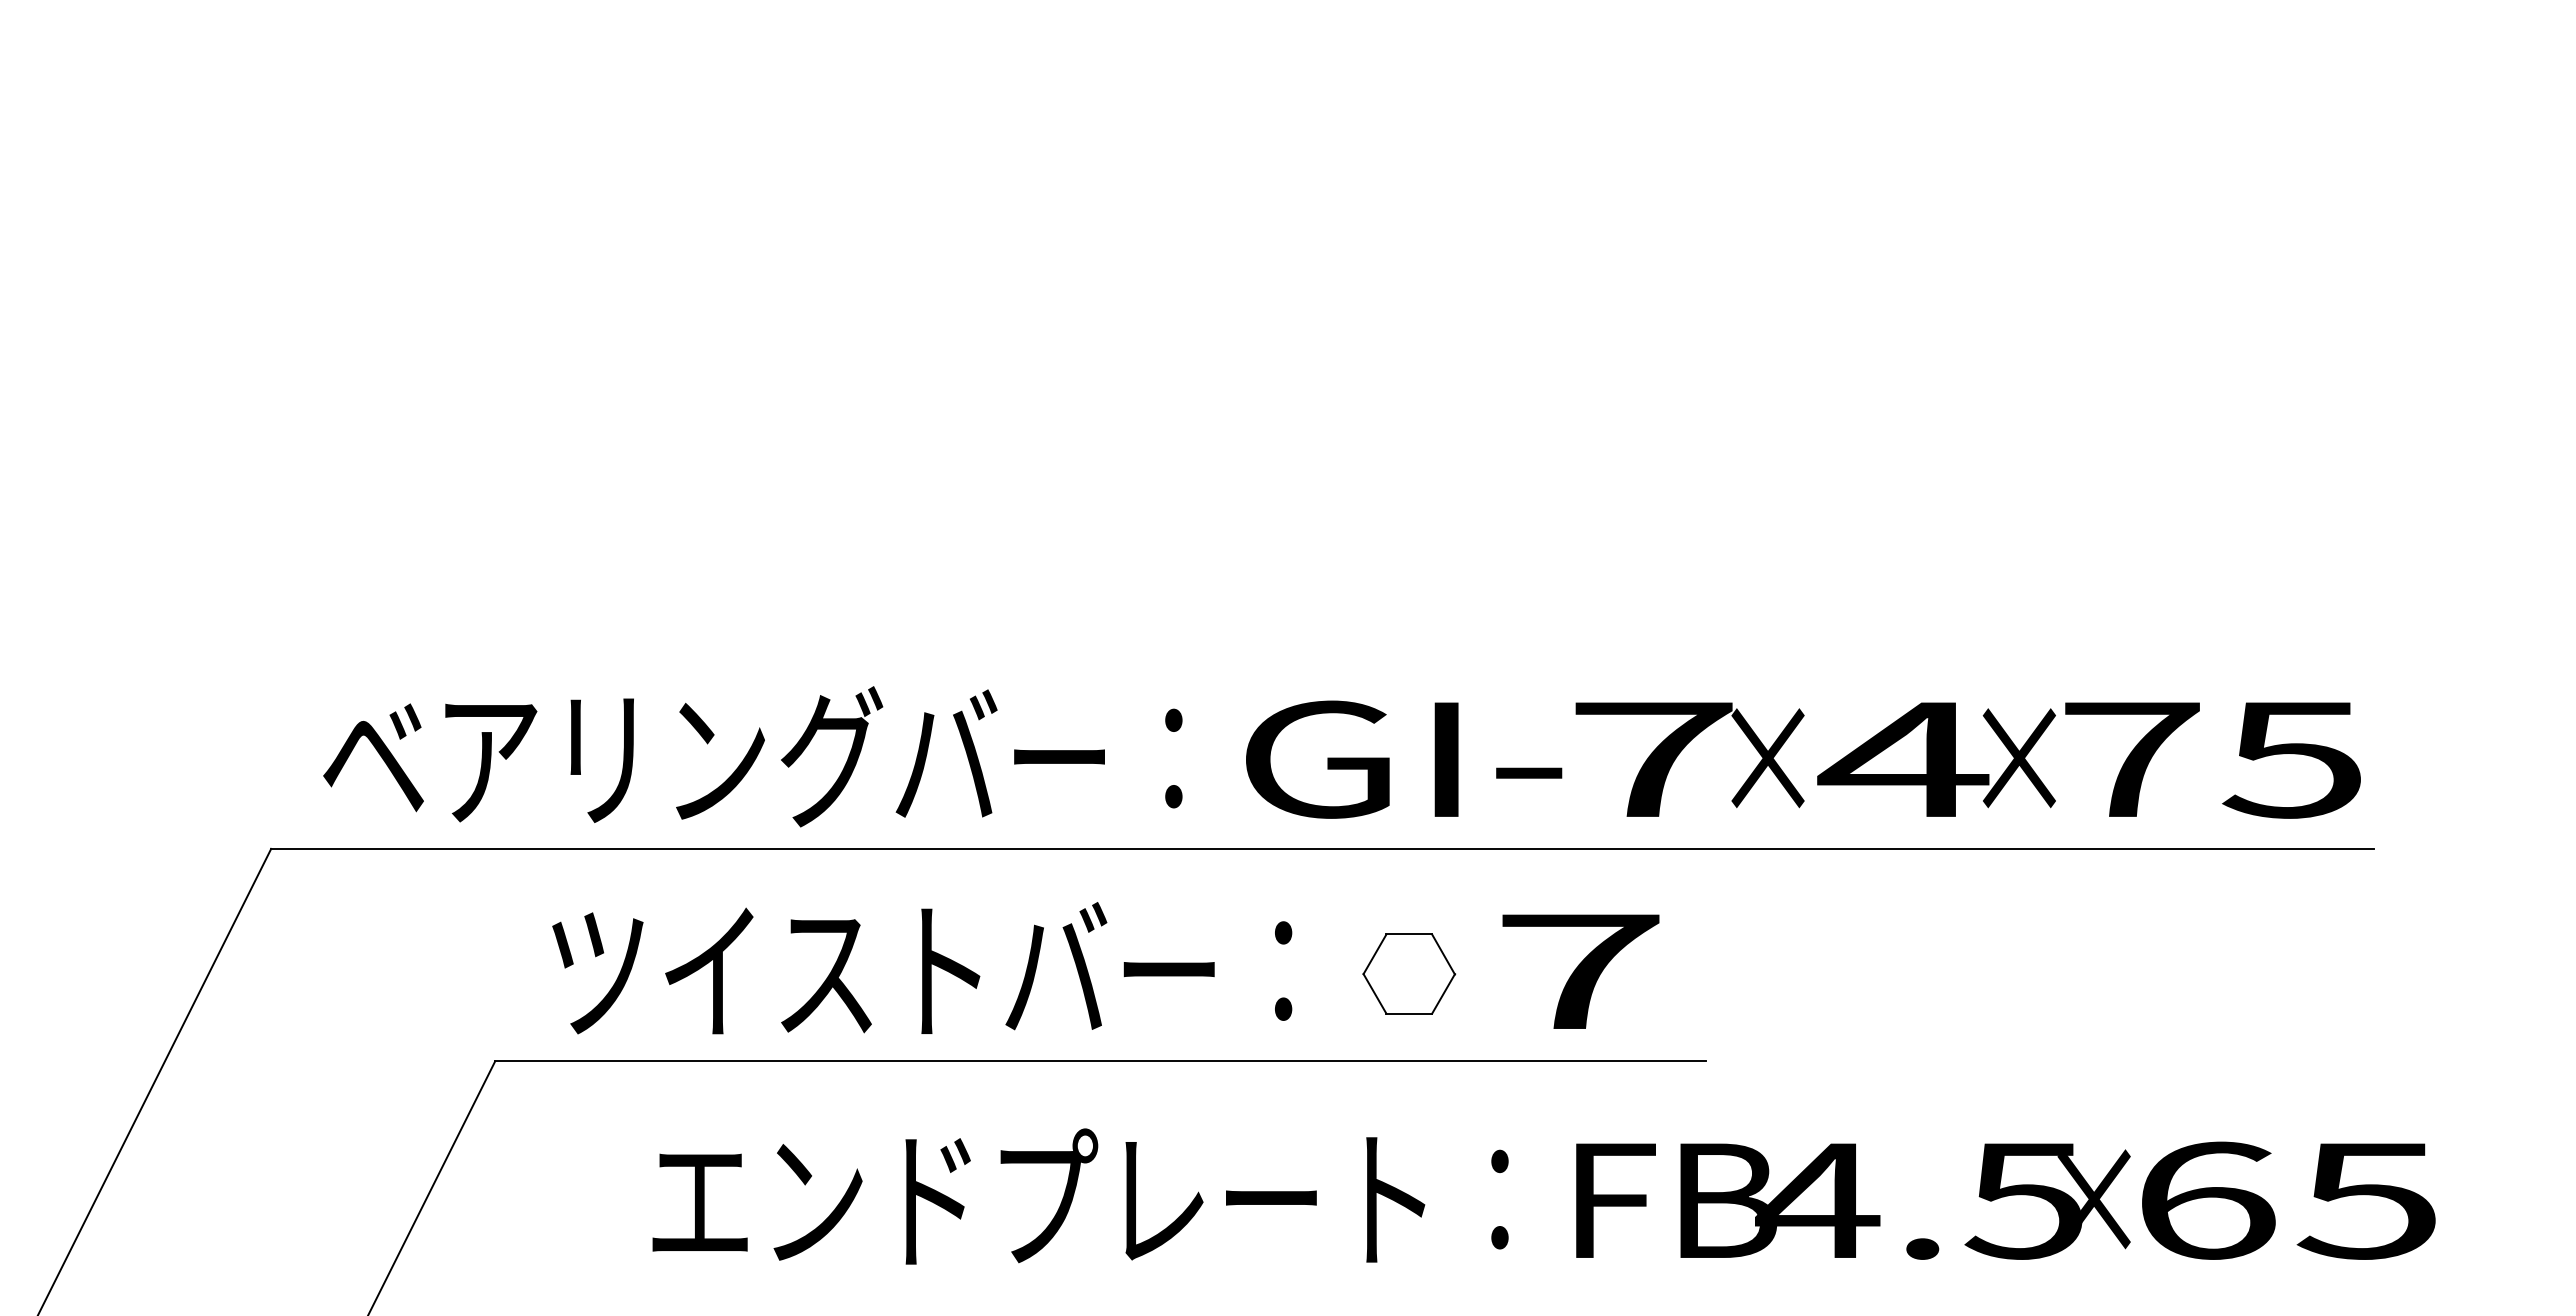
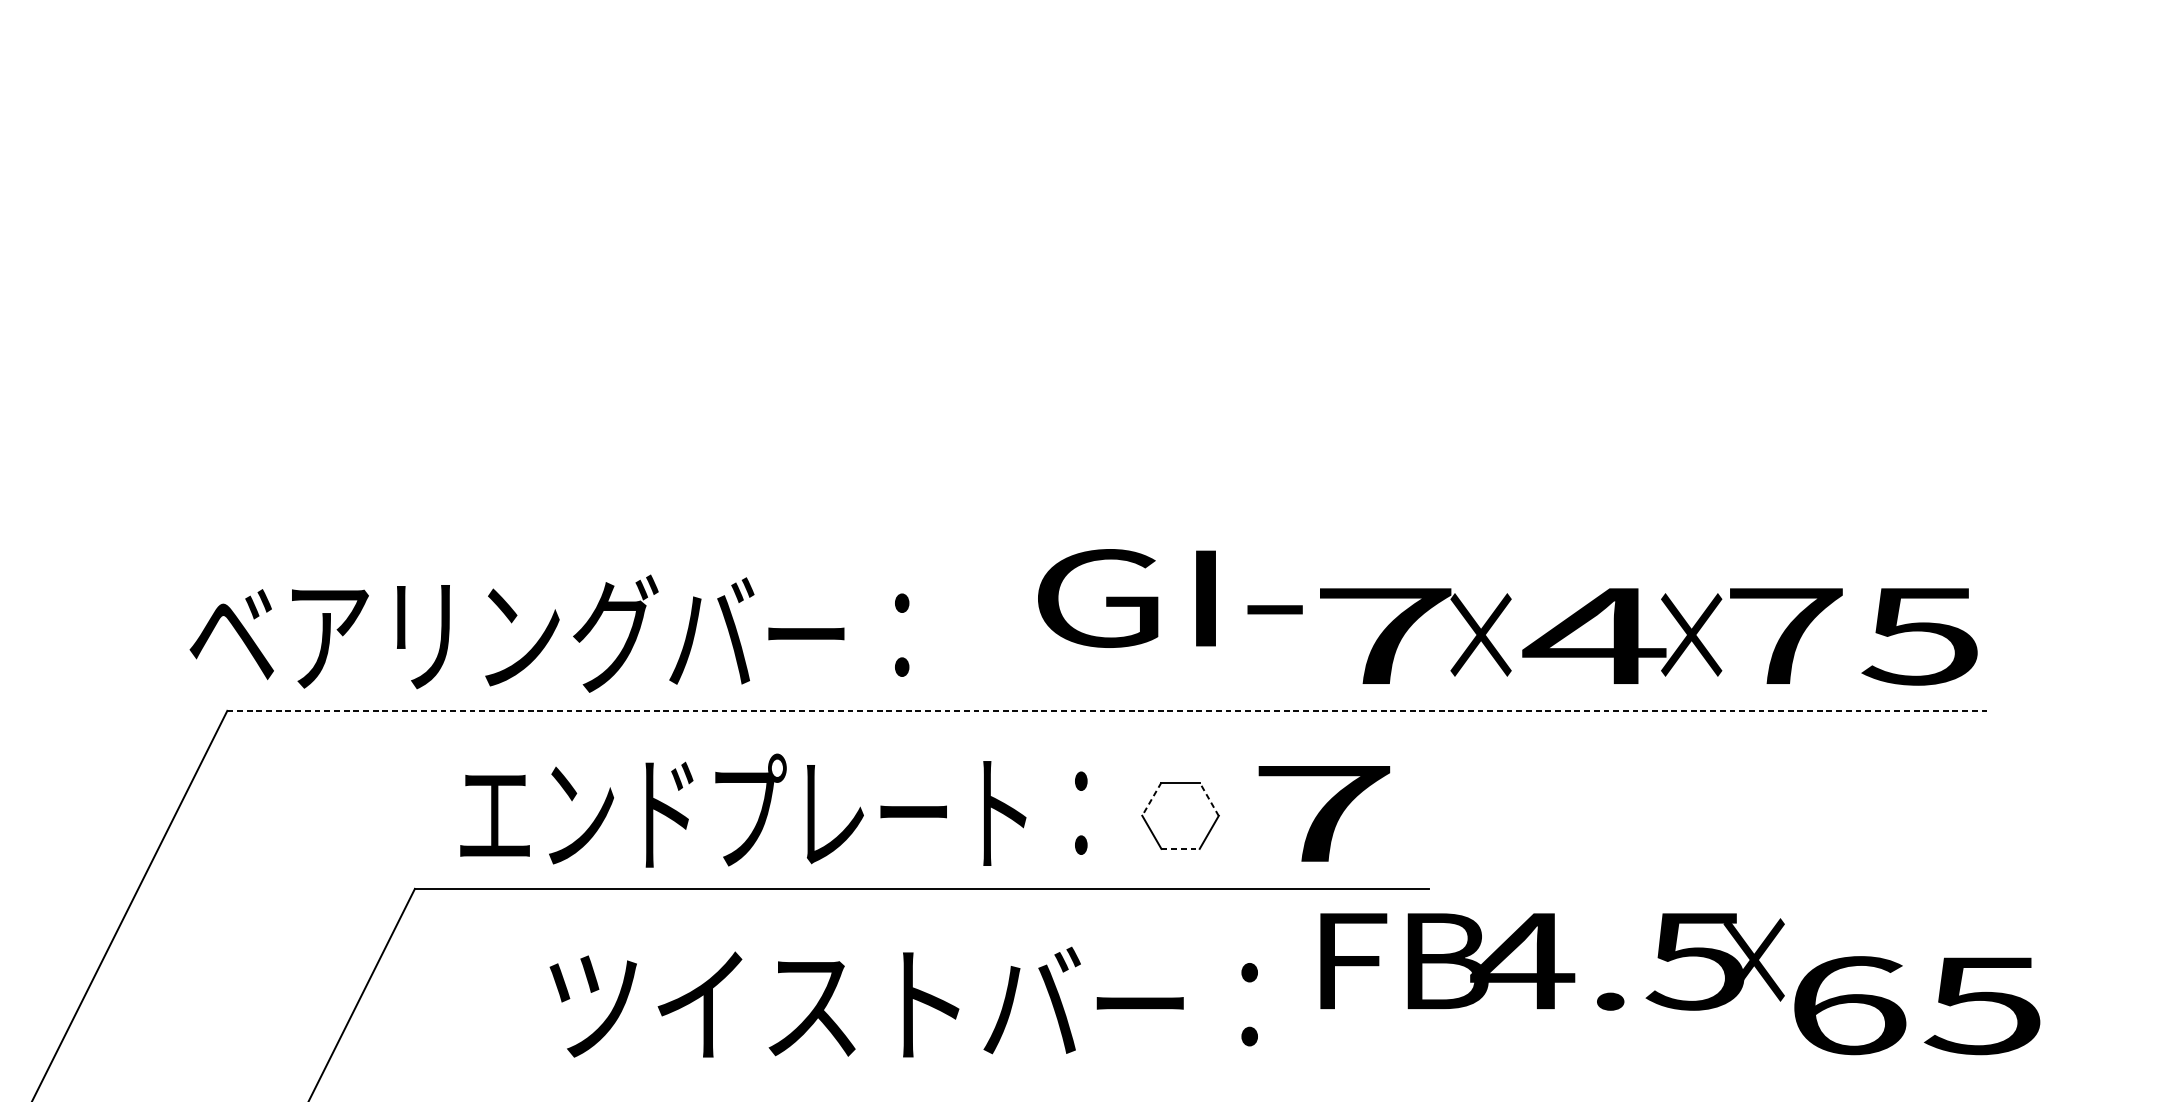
text: (752, 756) -> (549, 633), moved
text: (1404, 759) -> (1170, 598), moved
line: (1322, 848) -> (1107, 710), solid -> dashed
line: (1375, 954) -> (1152, 799), solid -> dashed
line: (1443, 954) -> (1209, 799), solid -> dashed
text: (923, 967) -> (773, 810), ツイストバー： -> エンドプレート：
line: (1409, 1013) -> (1180, 848), solid -> dashed
text: (1080, 1196) -> (905, 1002), エンドプレート： -> ツイストバー：
text: (1853, 1201) -> (1552, 961), moved

